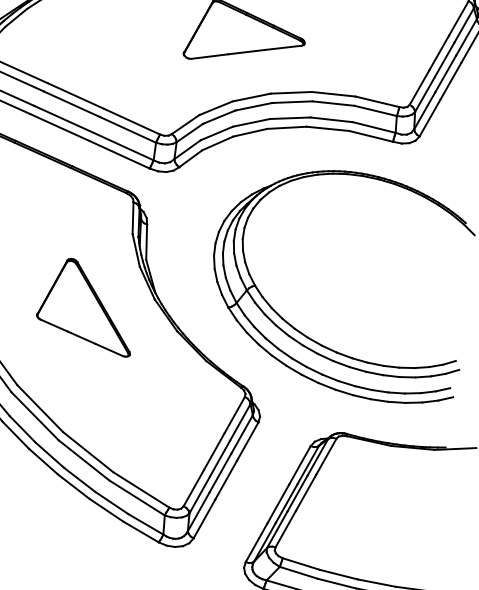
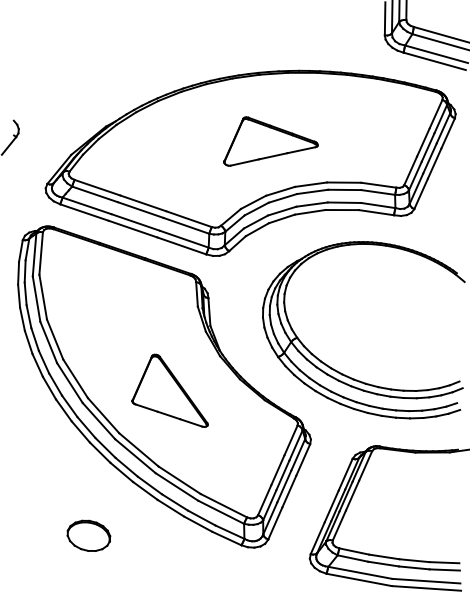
part: (85, 306) -> (169, 390), moved

